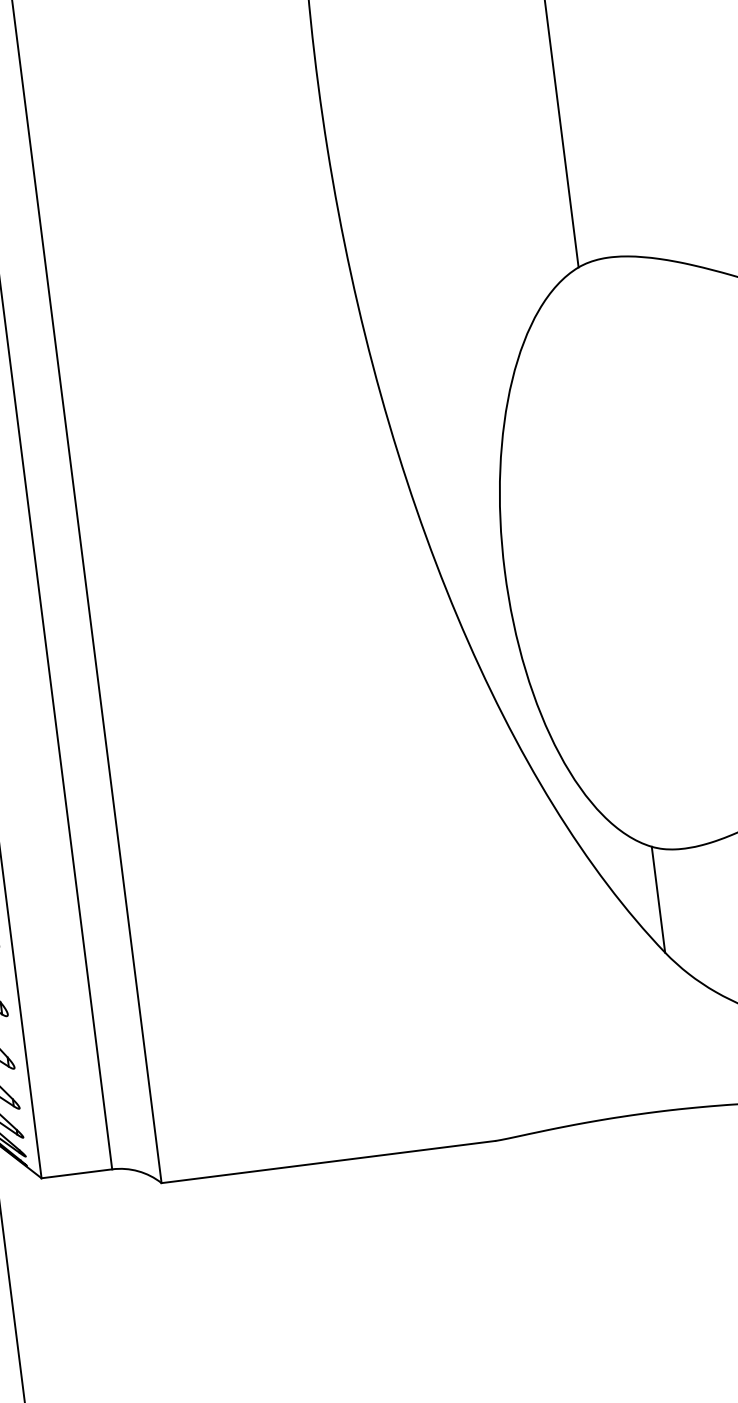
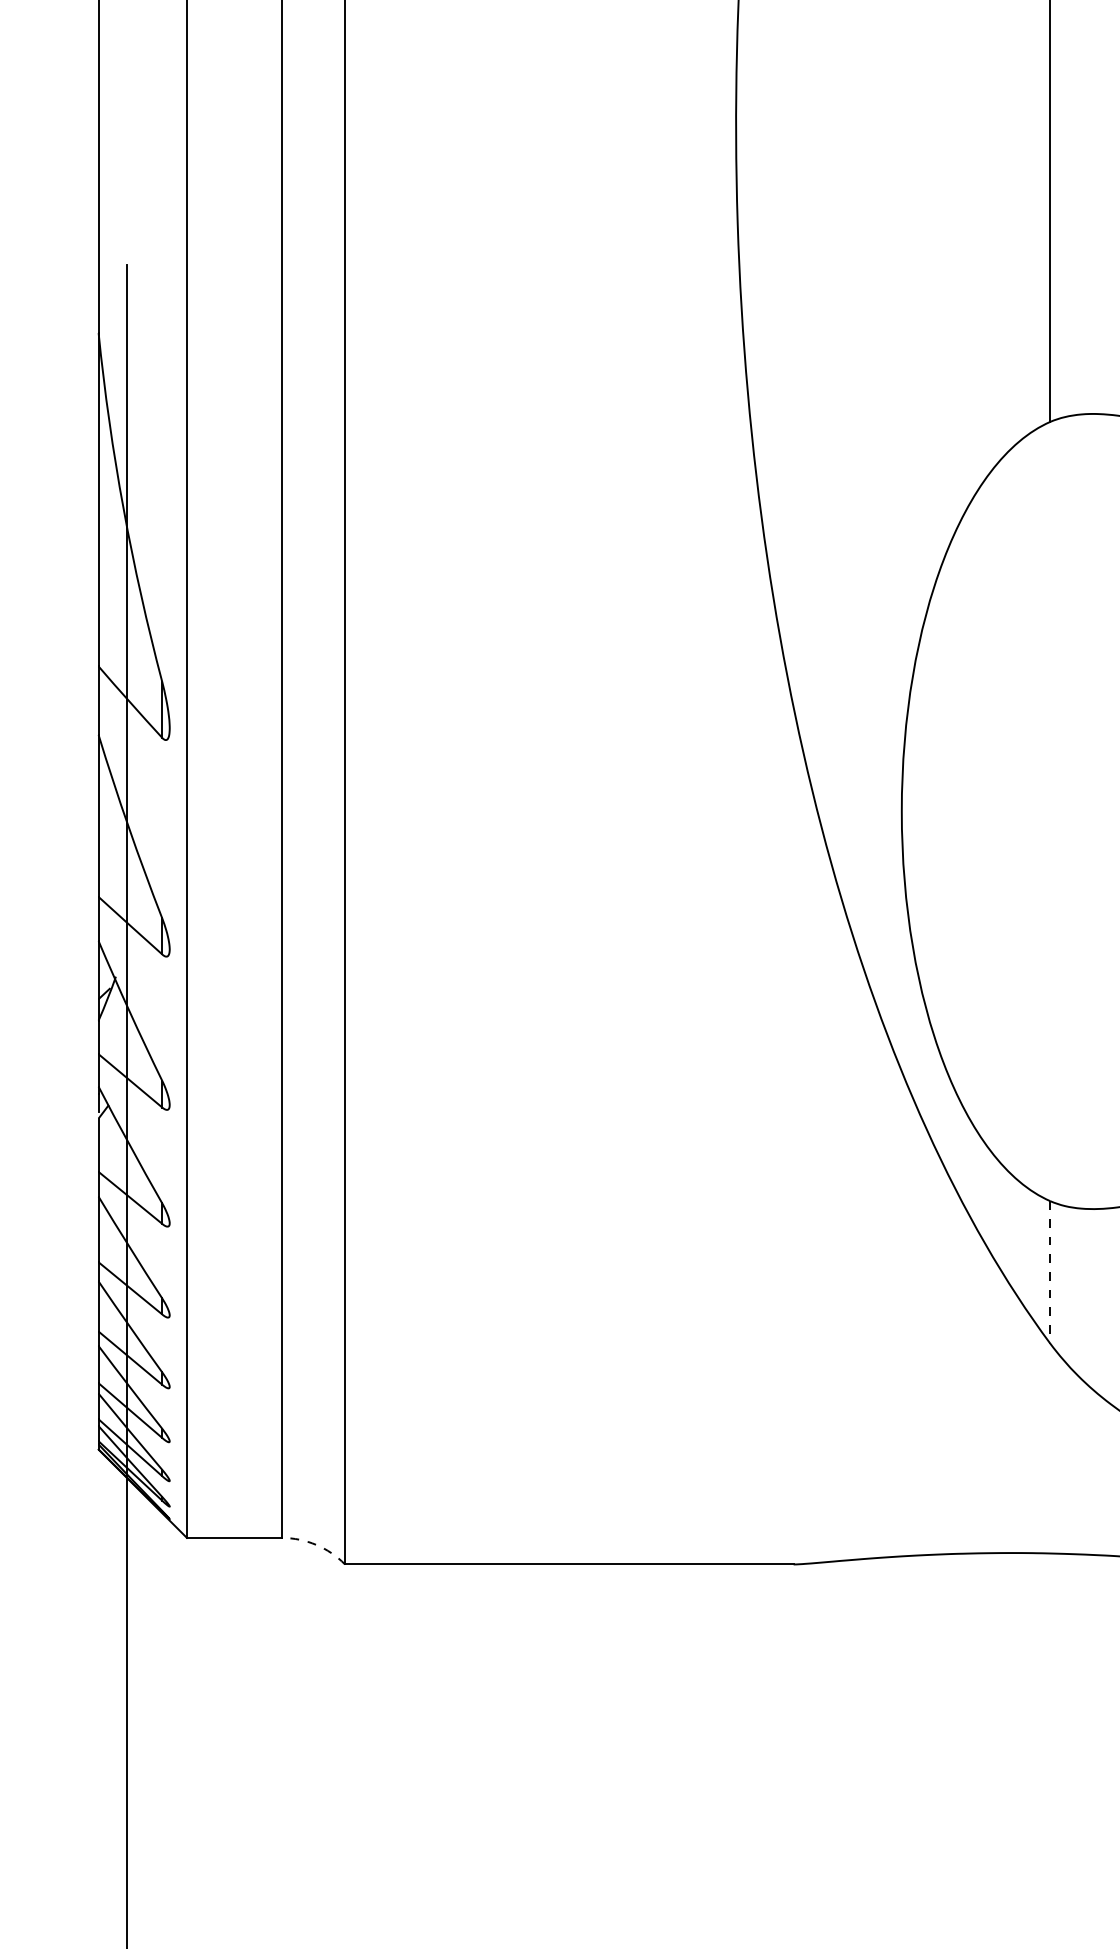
line: (658, 899) -> (1050, 1272), solid -> dashed
arc: (138, 1170) -> (316, 1544), solid -> dashed

